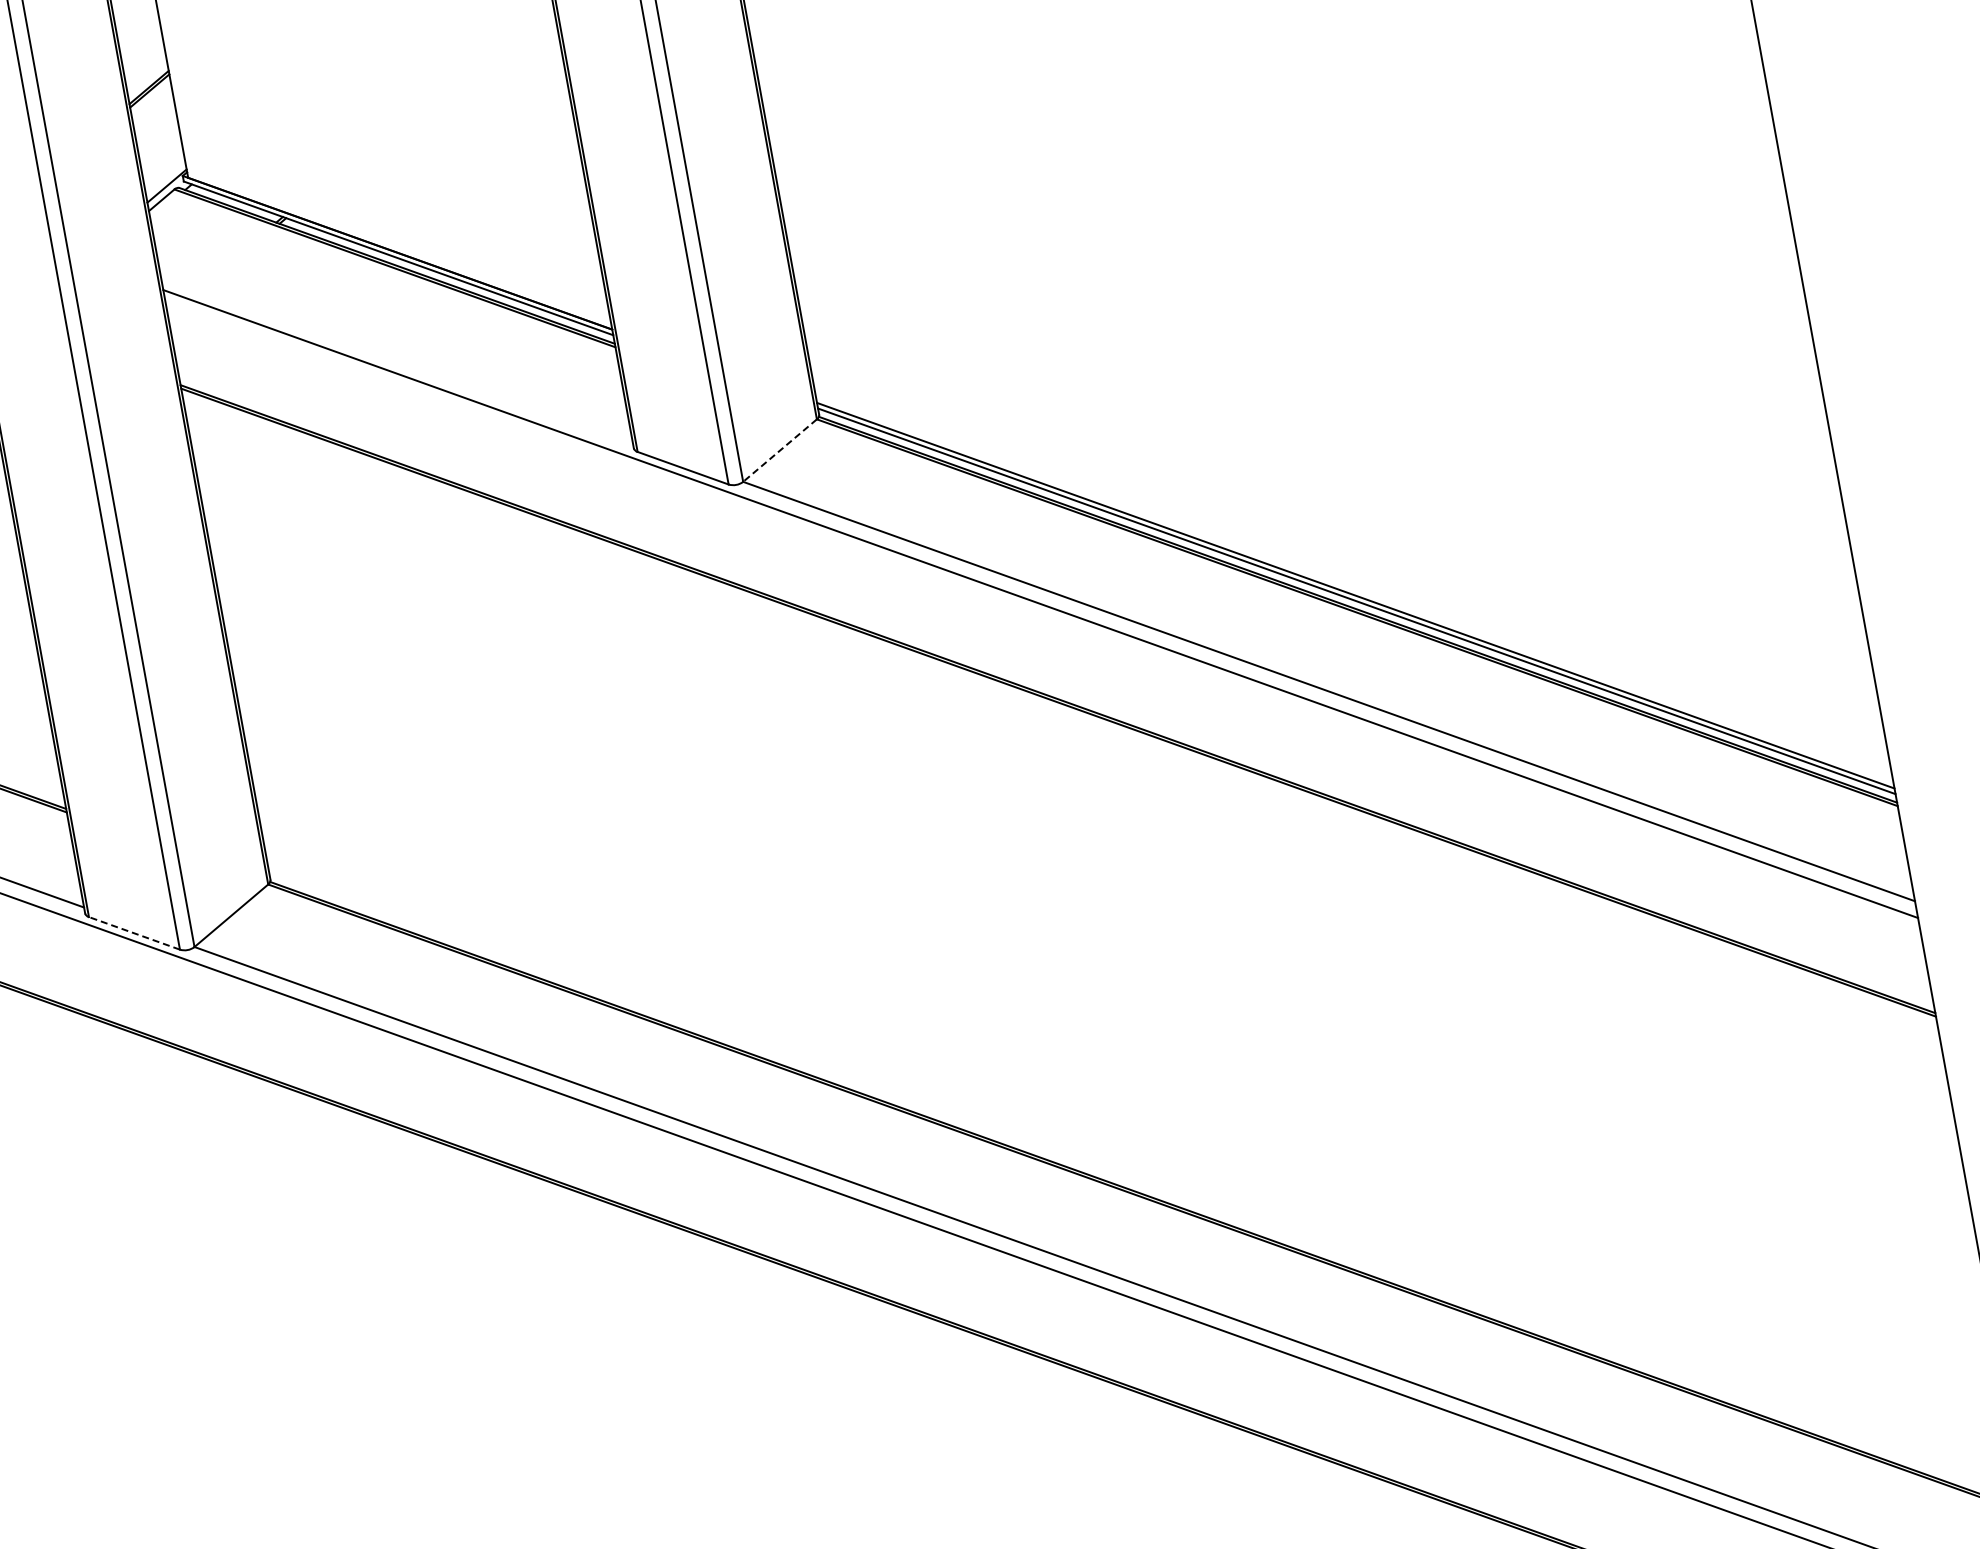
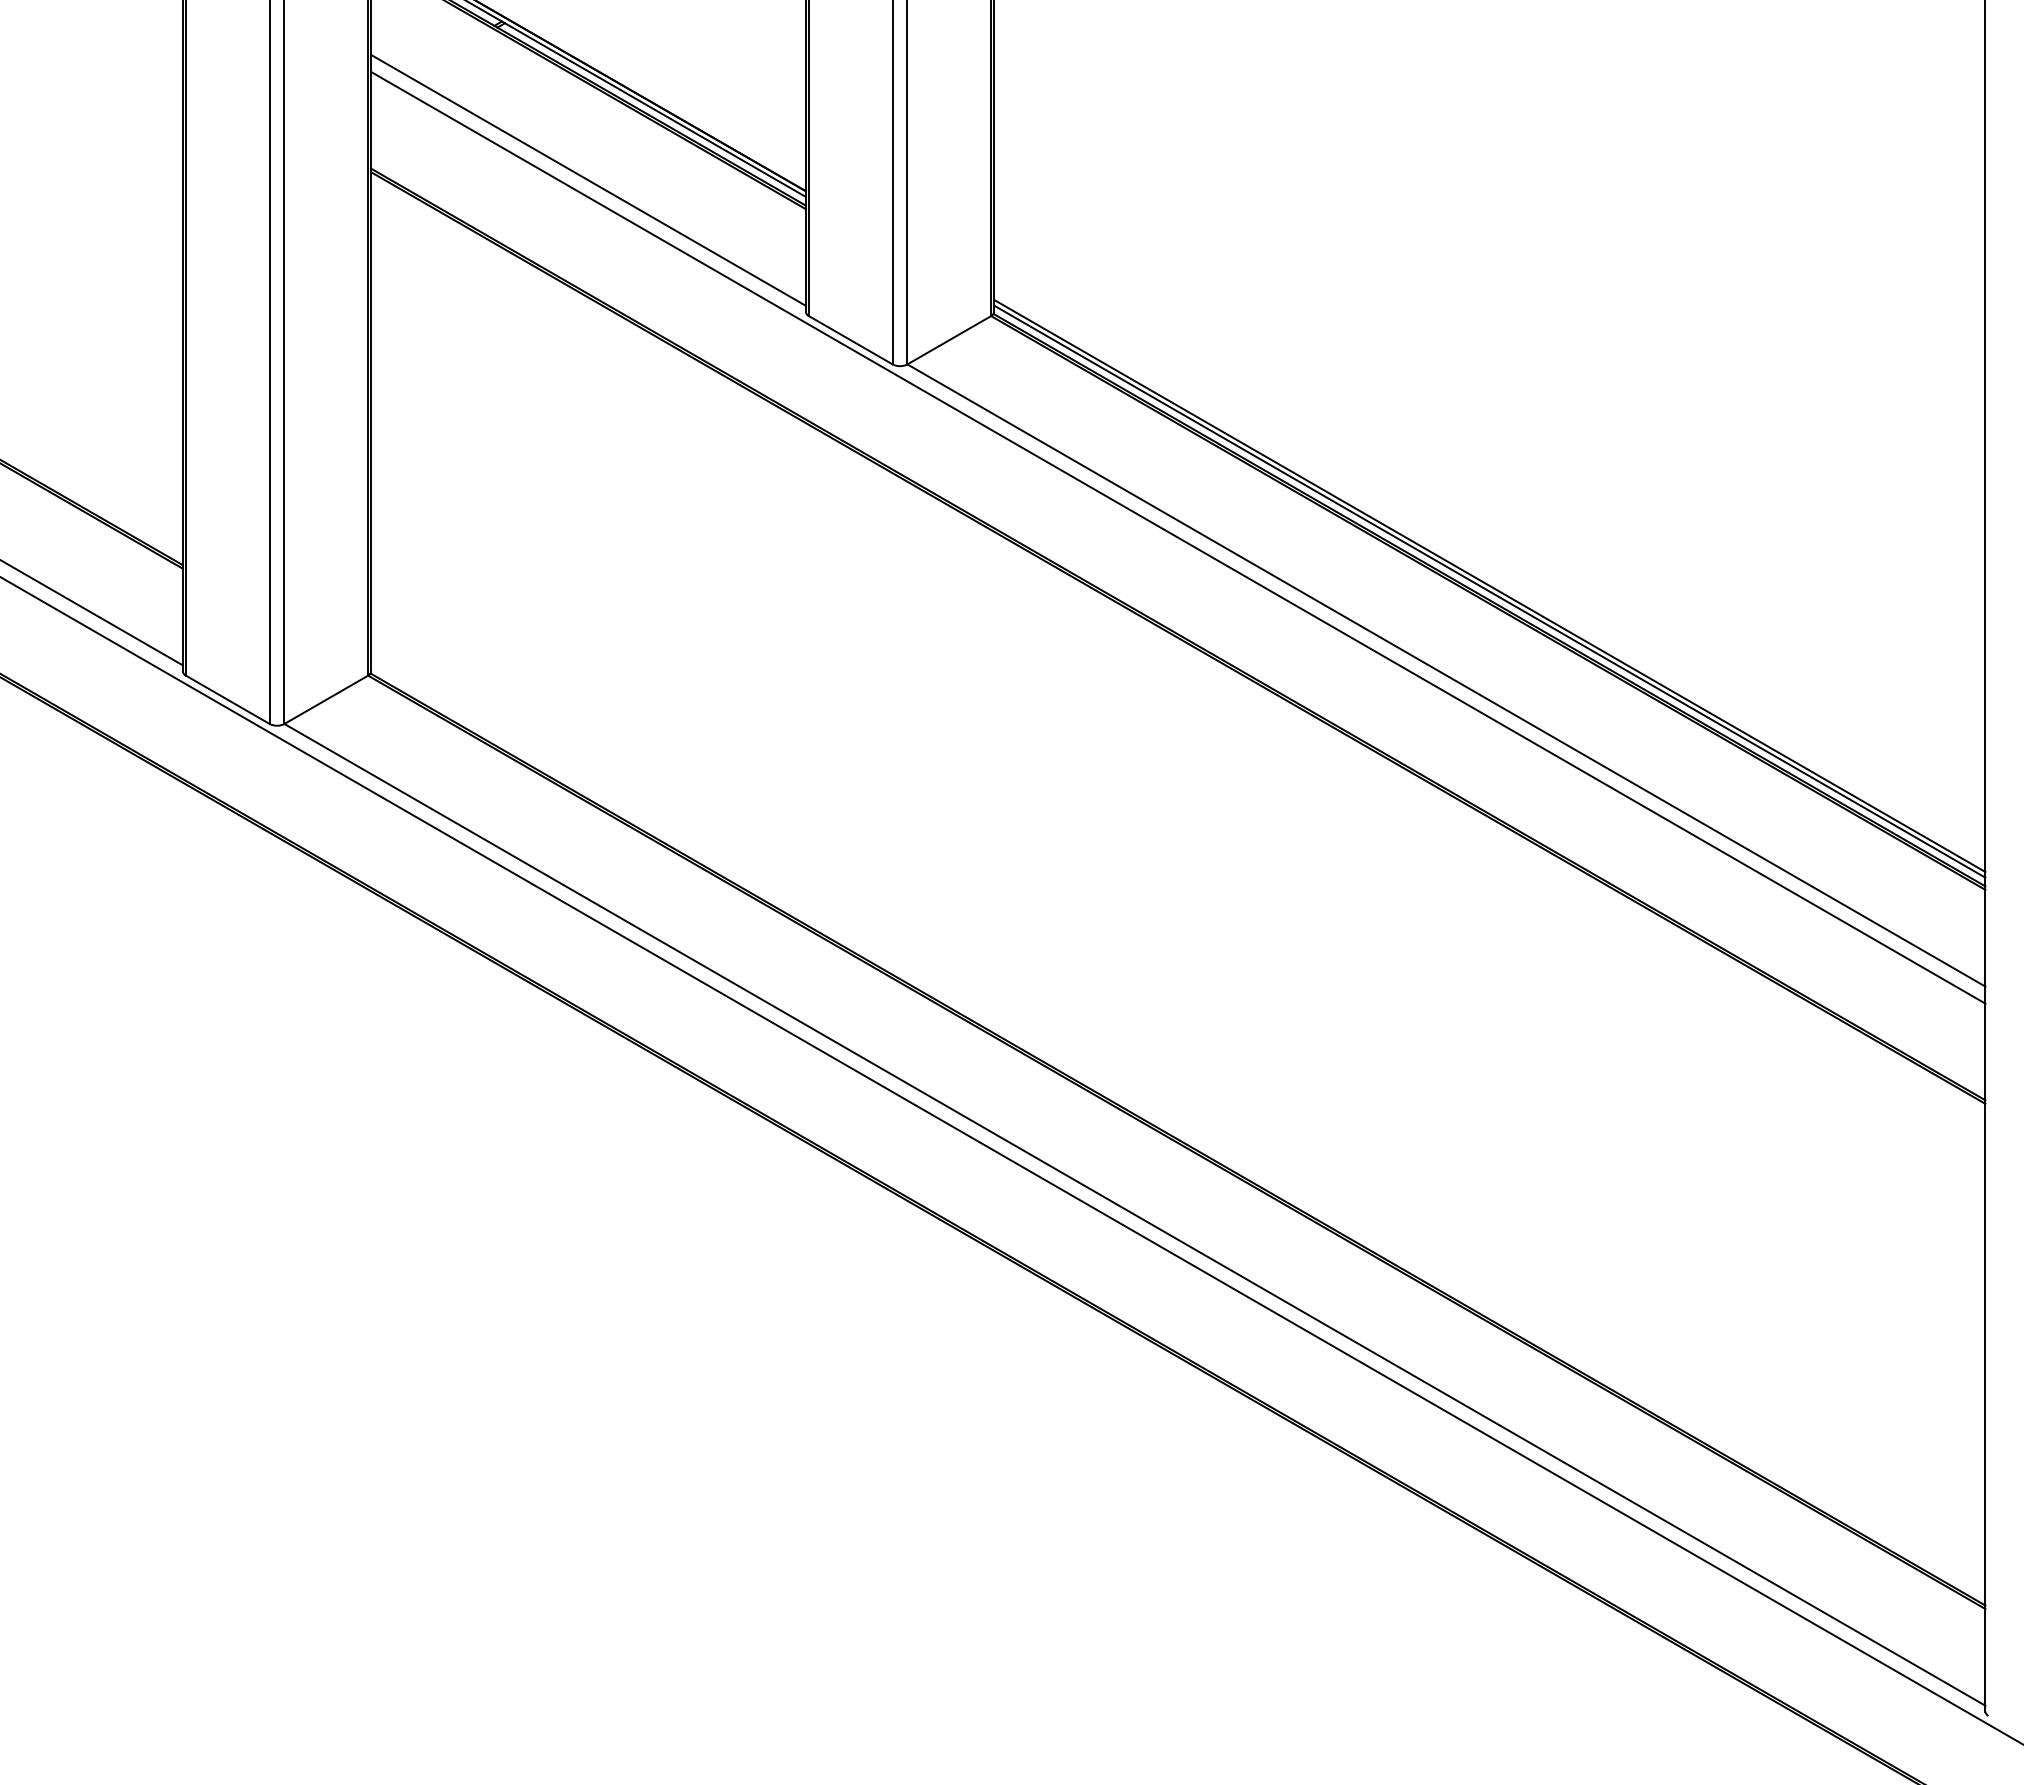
line: (396, 356) -> (588, 179), added
line: (779, 450) -> (948, 340), dashed -> solid
line: (134, 933) -> (227, 699), dashed -> solid

